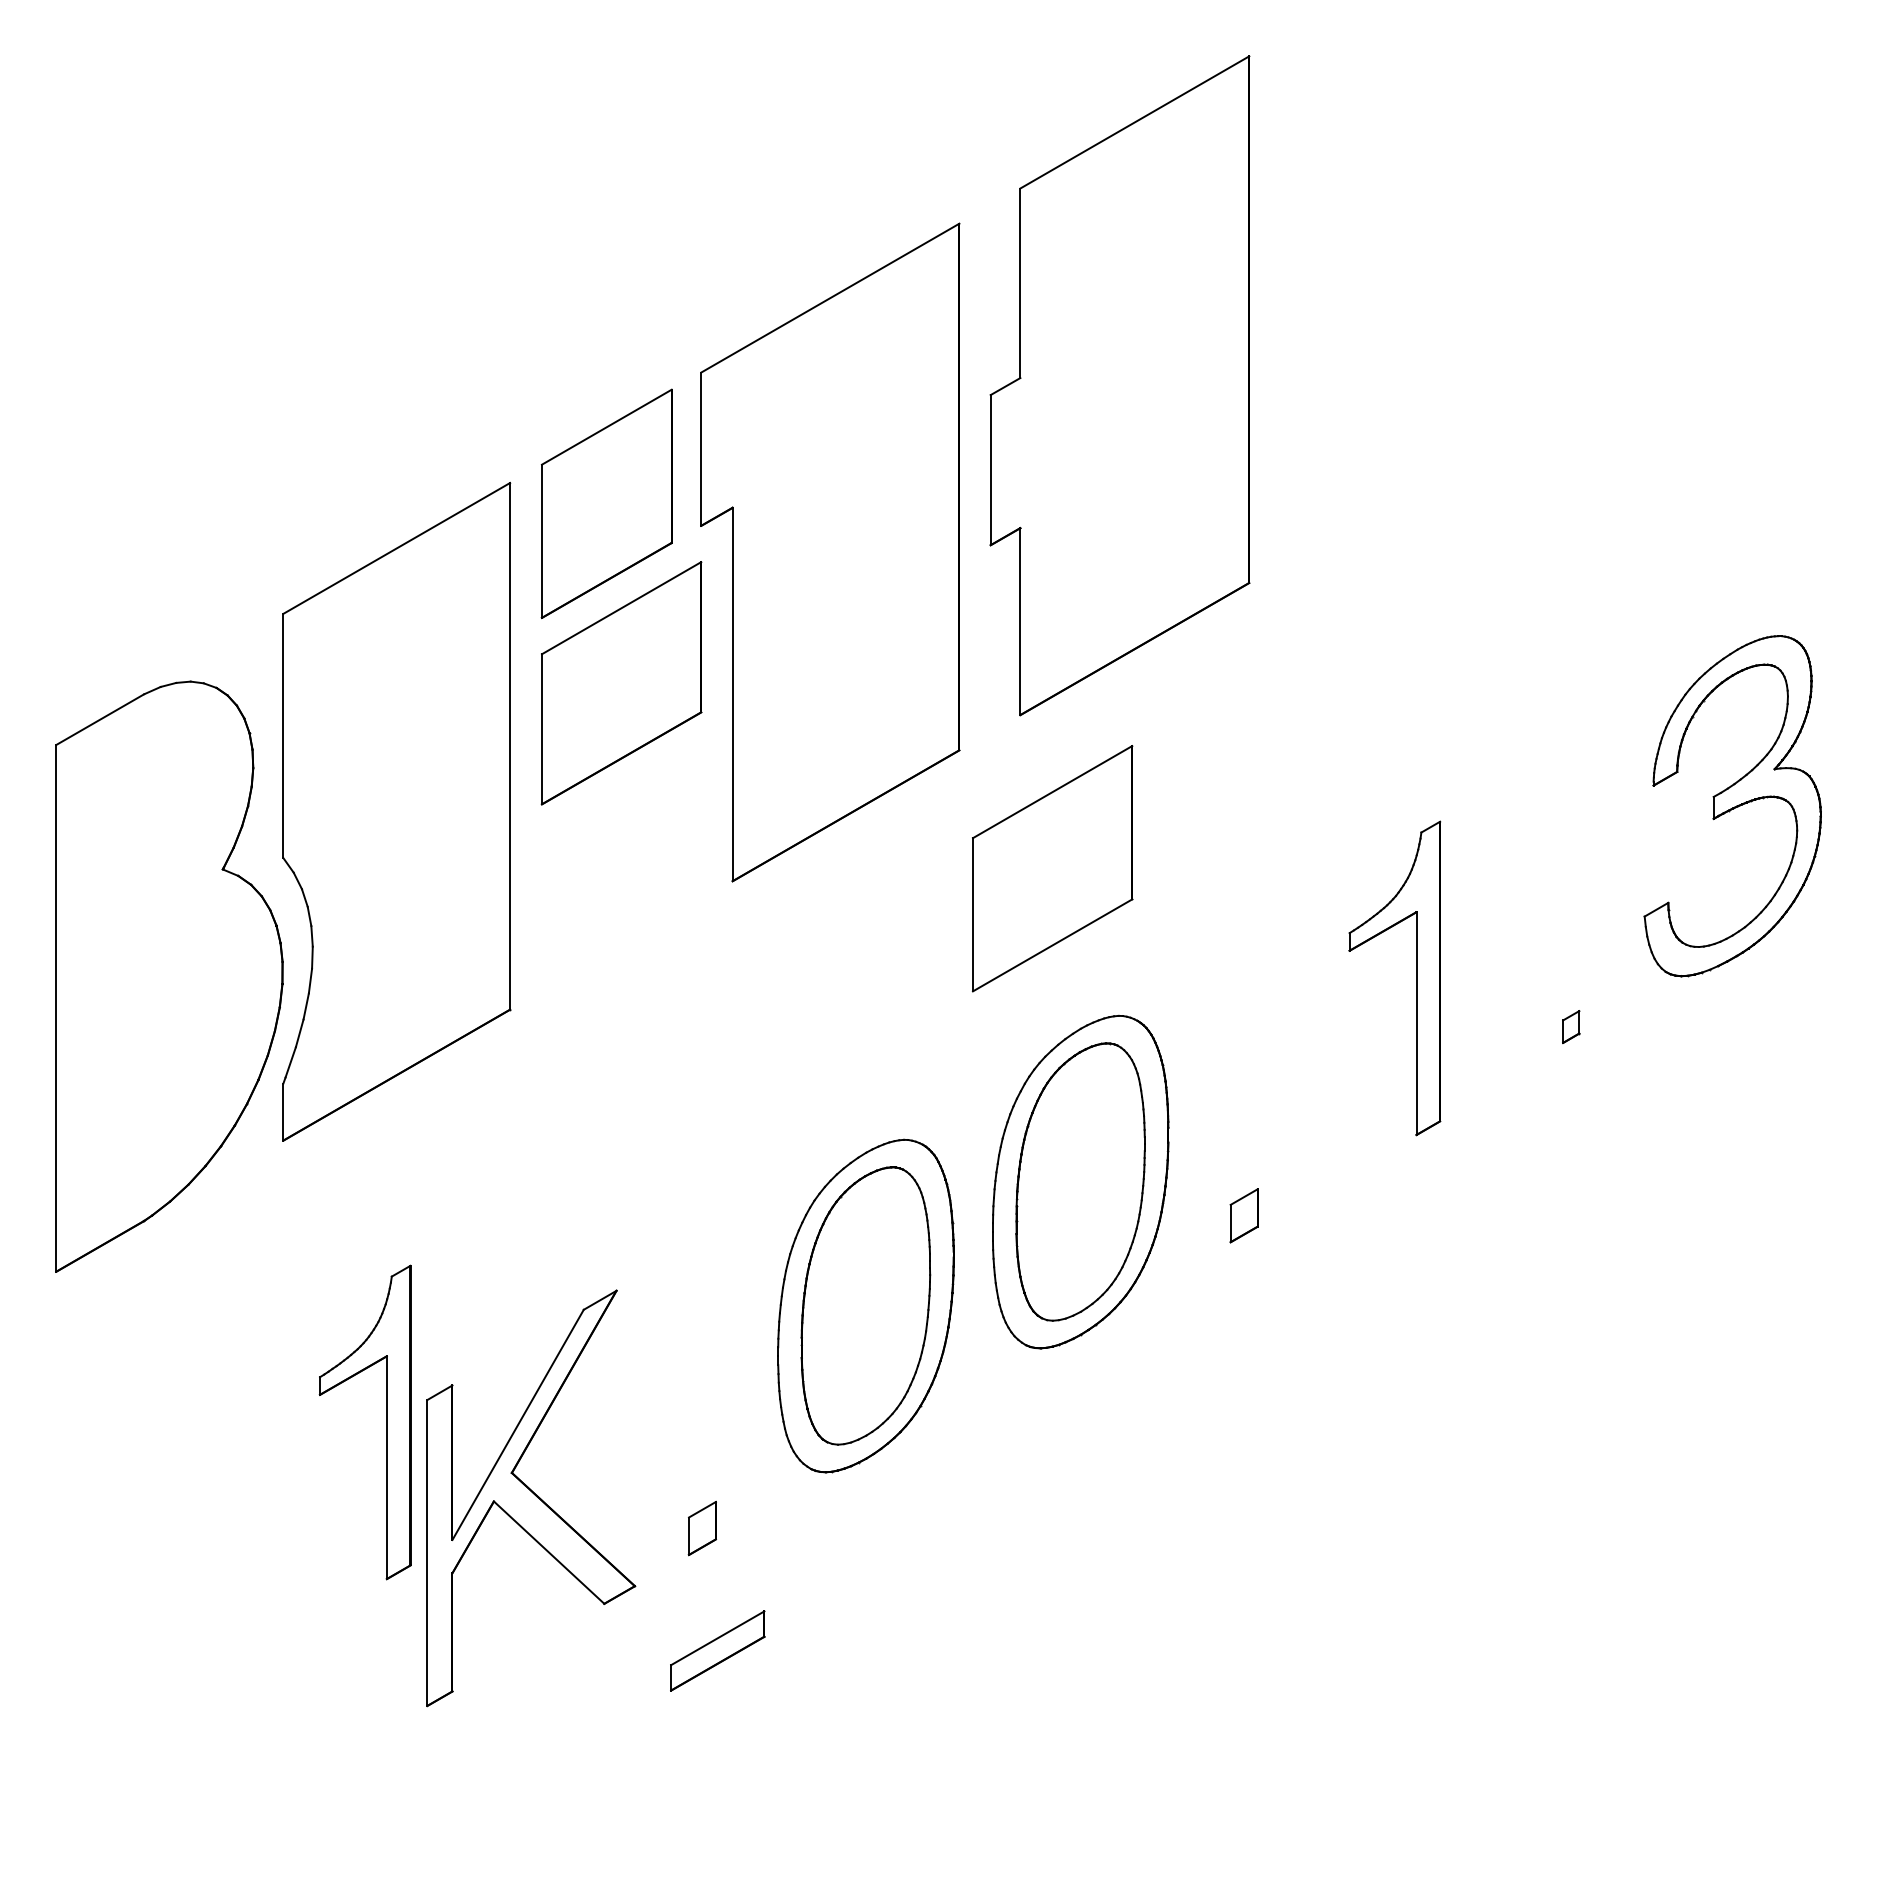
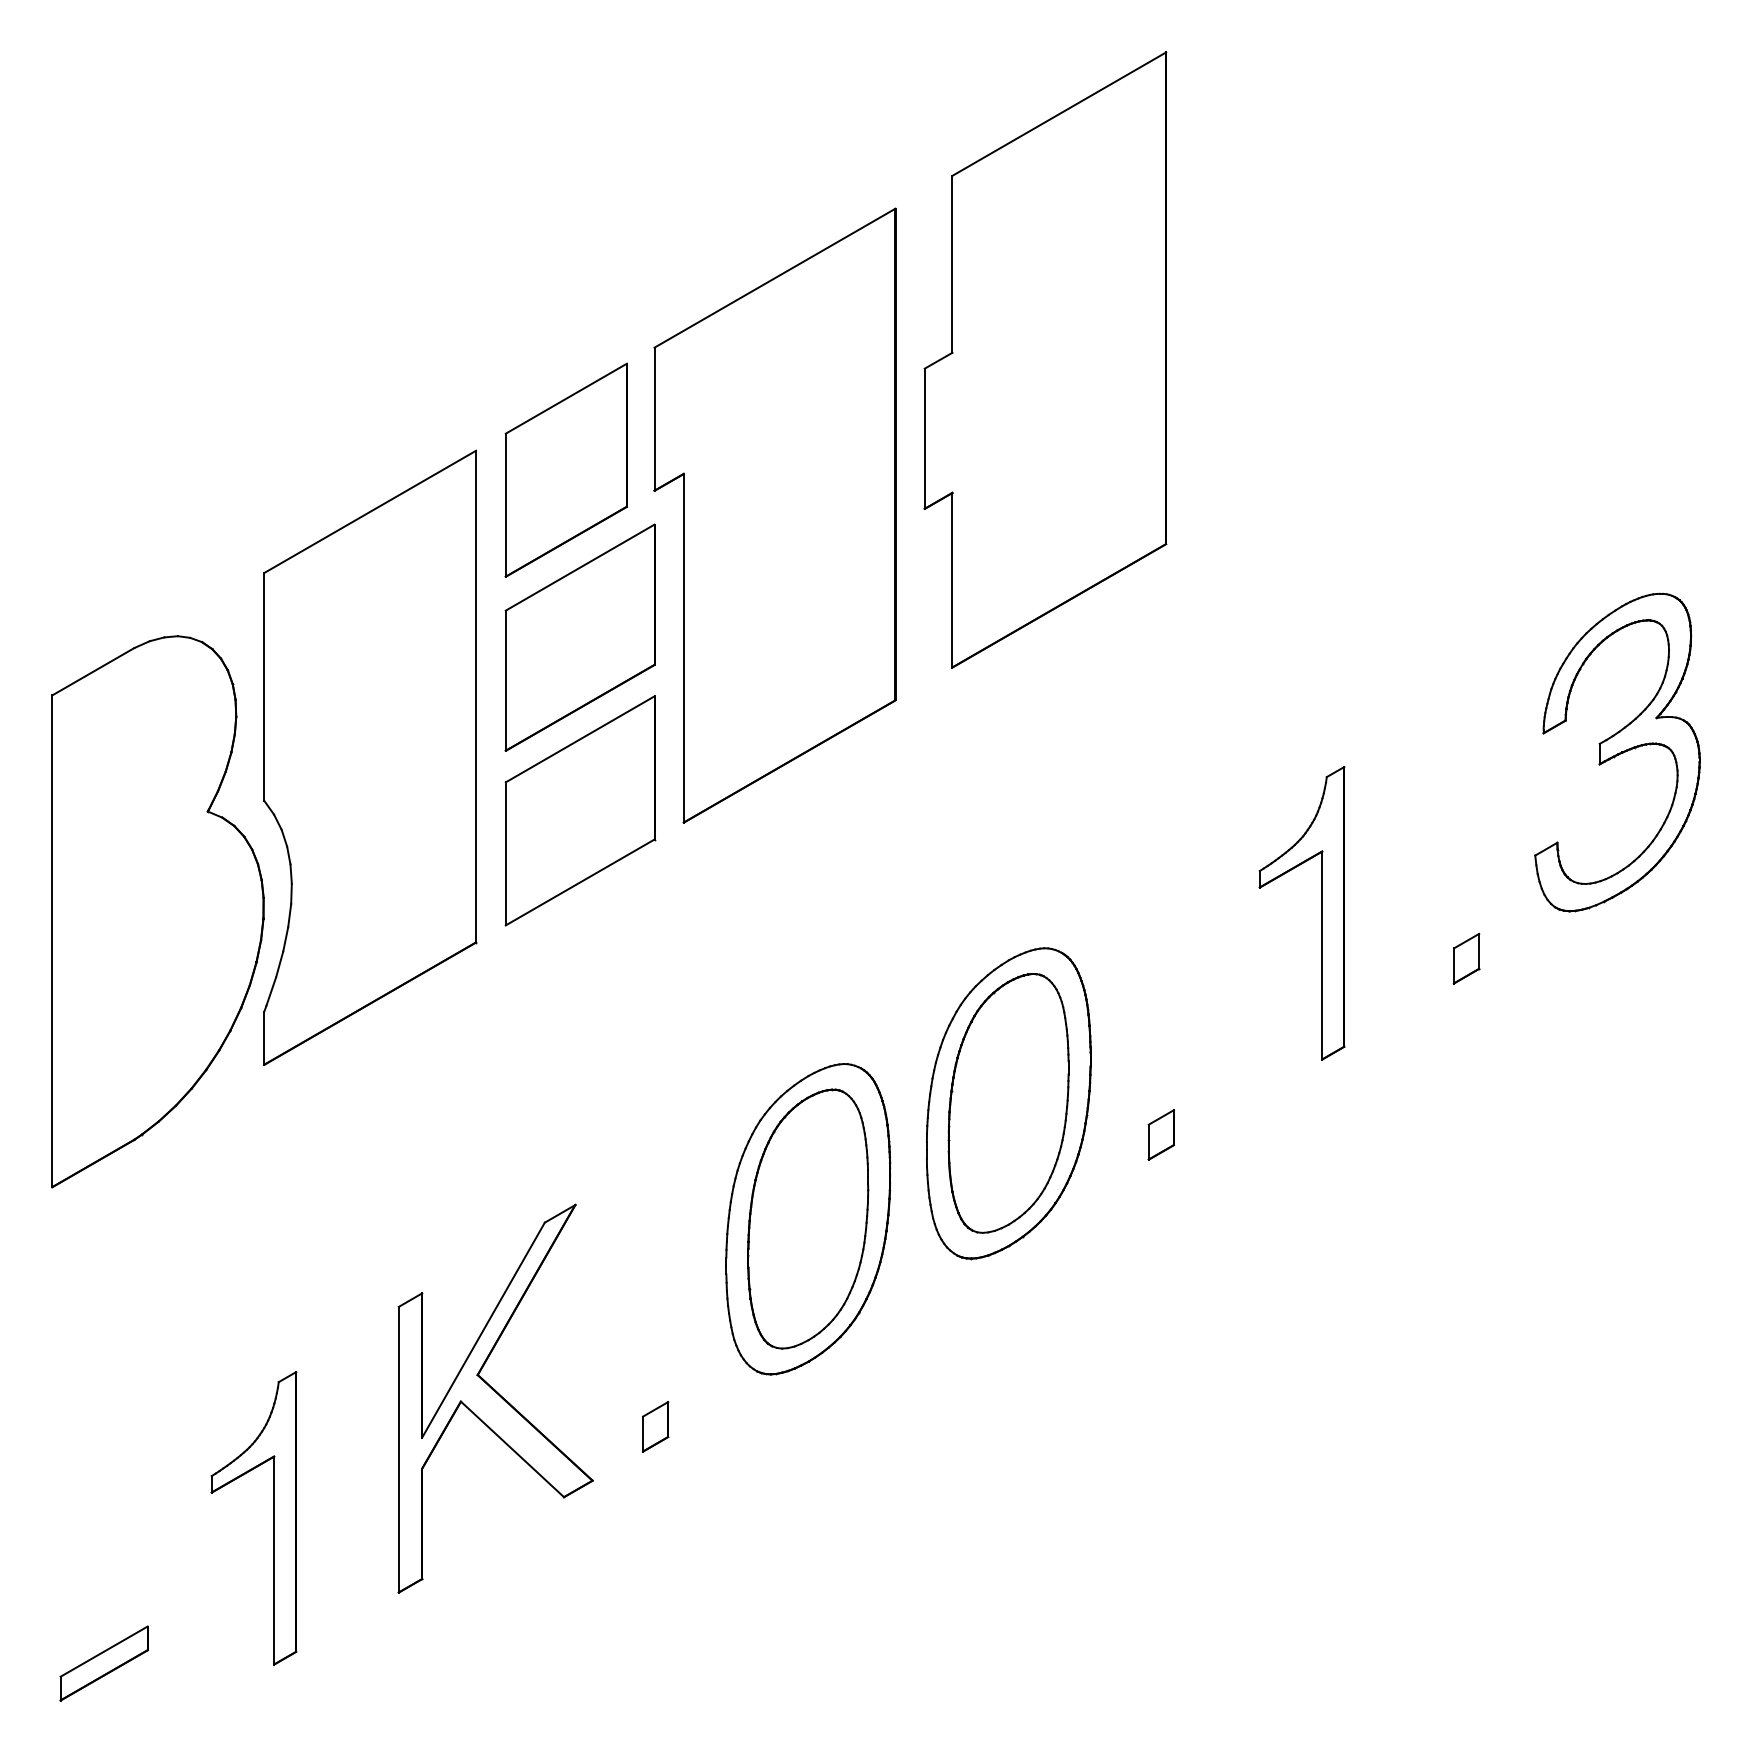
part: (1052, 868) -> (580, 810), moved
part: (1571, 1026) -> (1466, 958), size x1.67
part: (386, 1422) -> (273, 1518), moved
part: (717, 1650) -> (103, 1663), moved

